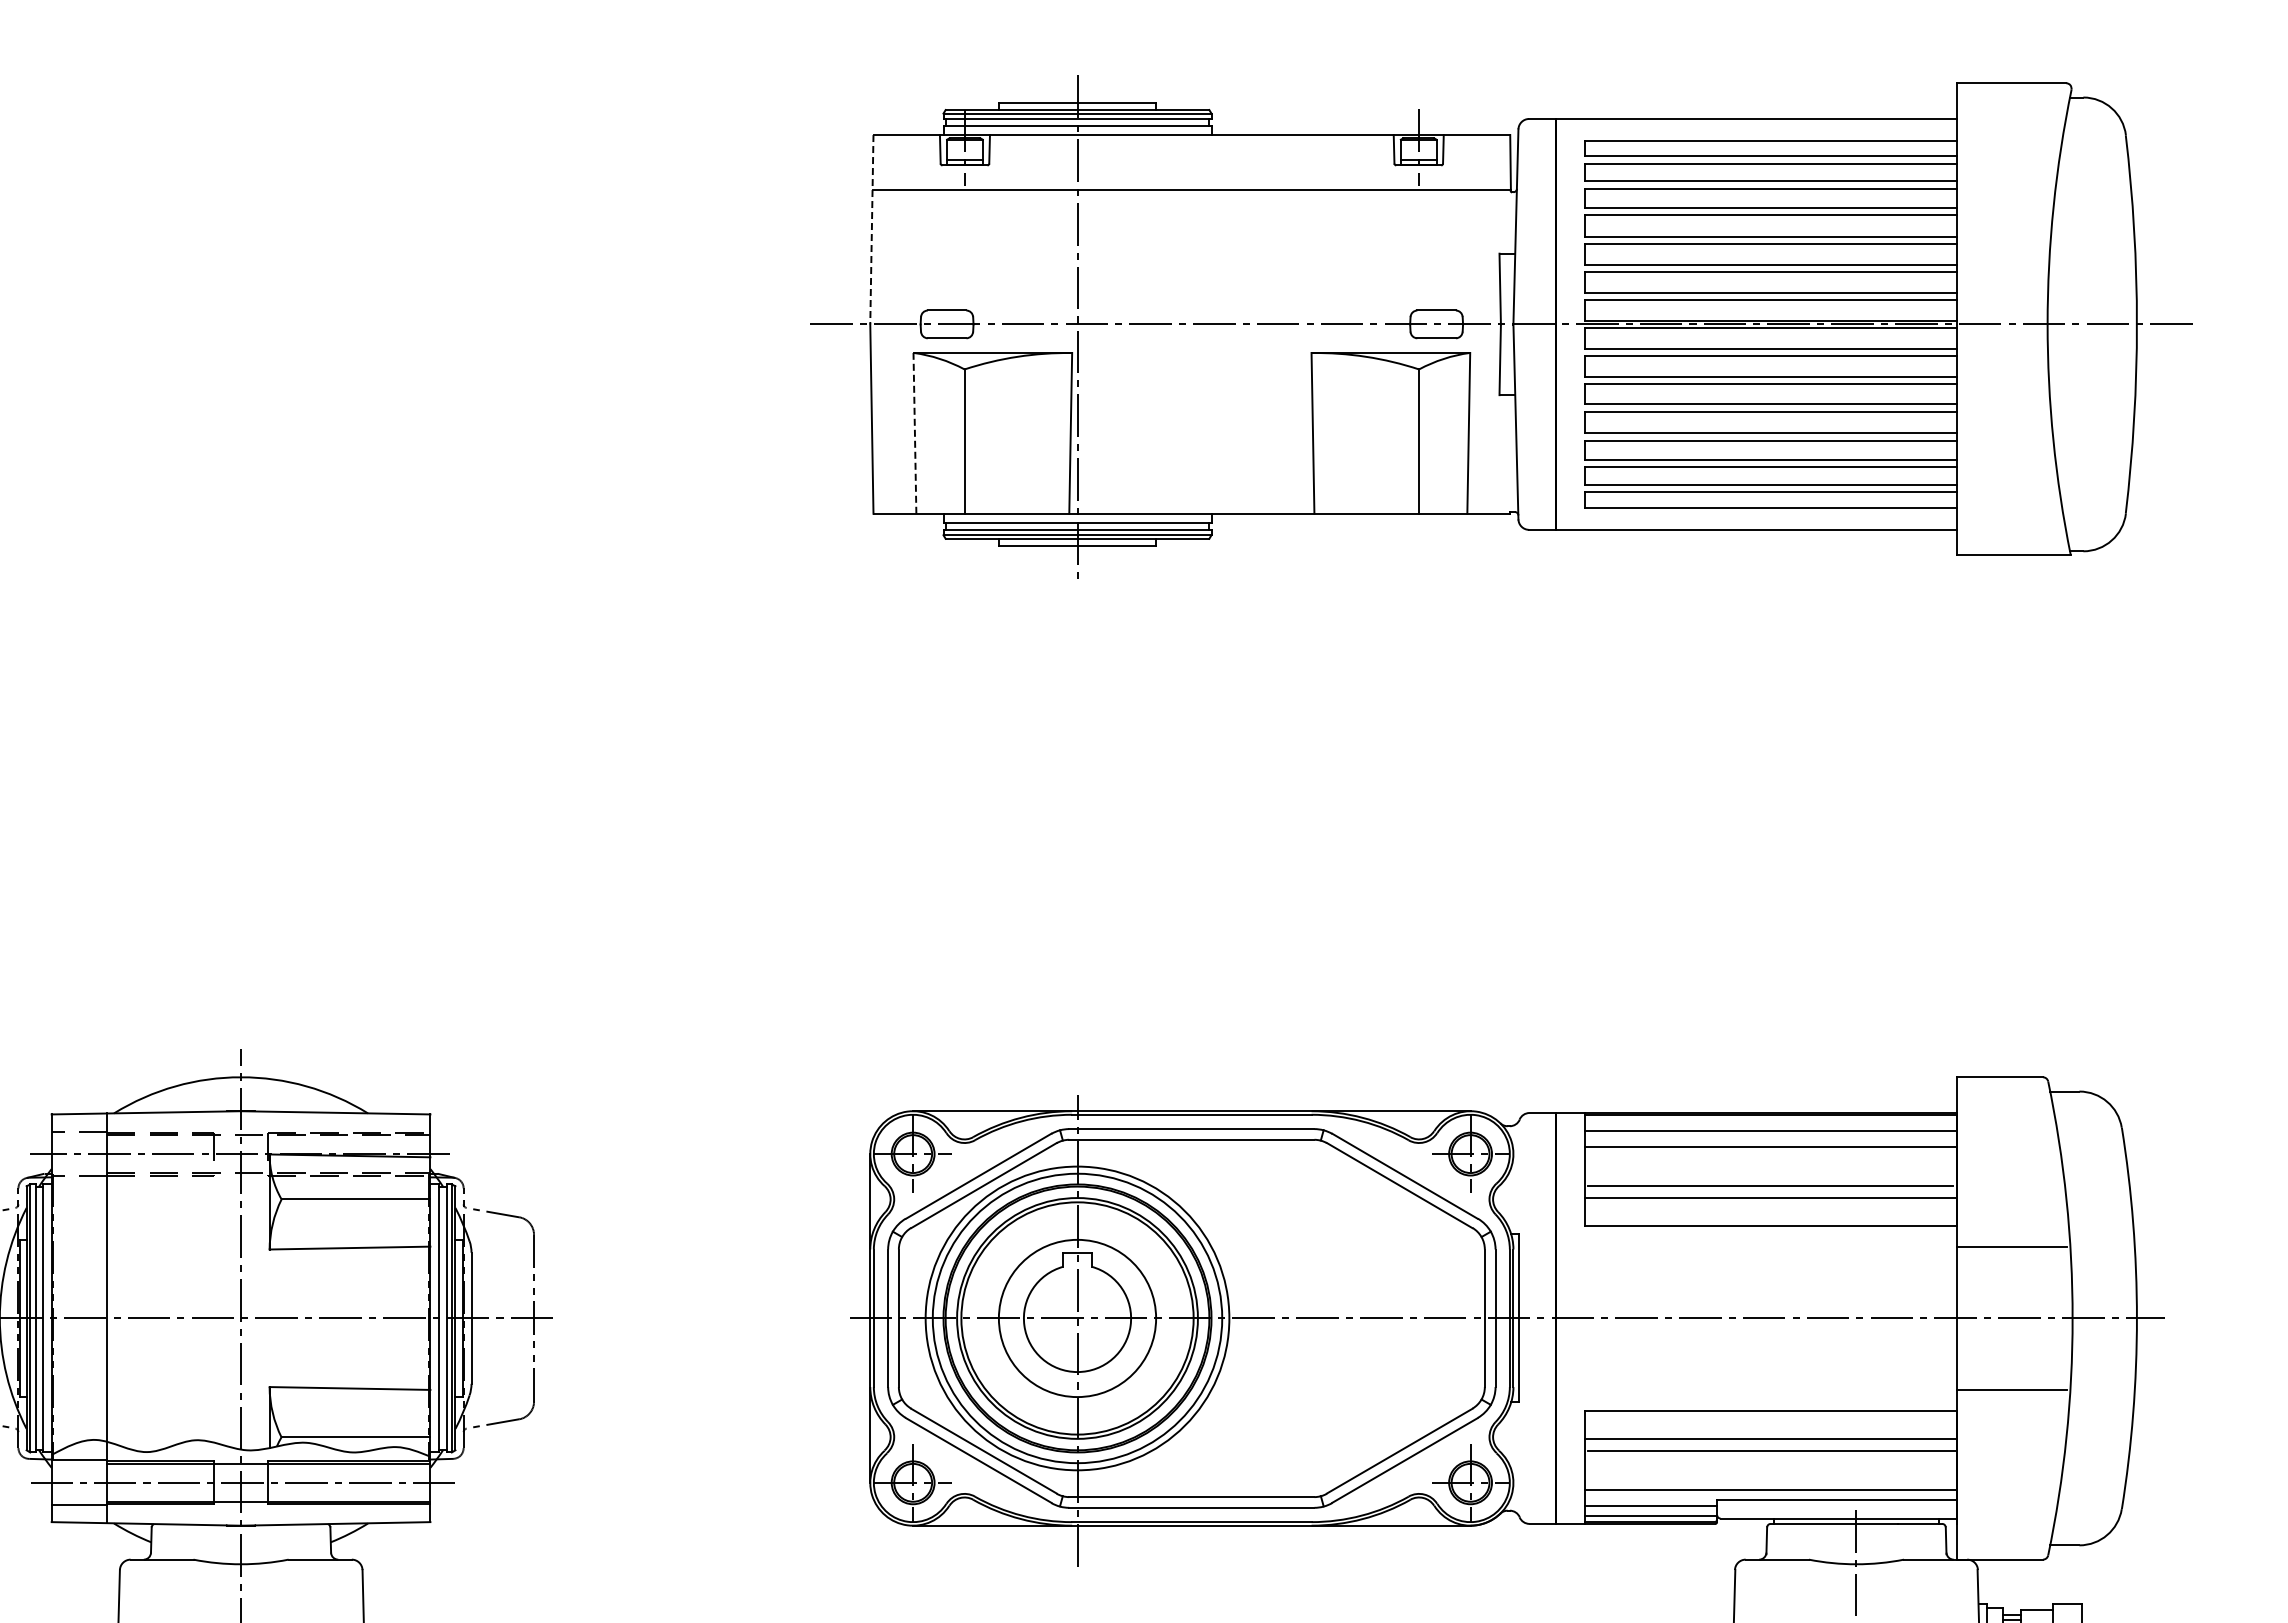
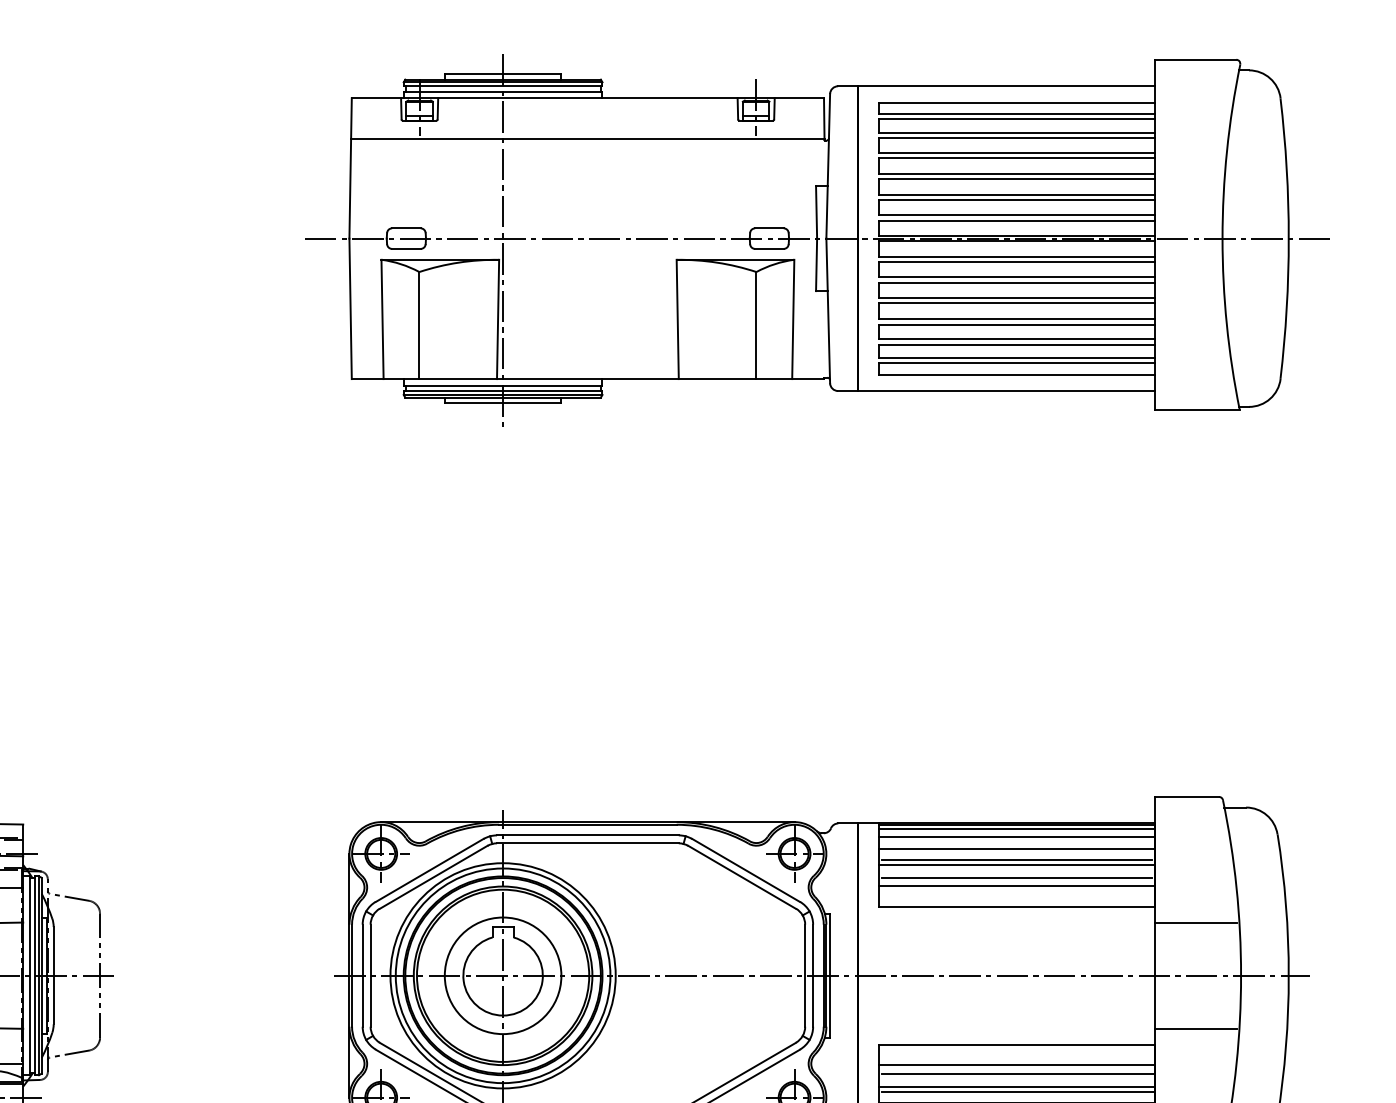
line: (871, 229) -> (350, 168), dashed -> solid
line: (914, 432) -> (382, 318), dashed -> solid
line: (1770, 1120) -> (1017, 829), added
line: (1770, 1161) -> (1017, 859), added
line: (1770, 1168) -> (1017, 864), added
line: (1770, 1467) -> (1017, 1086), added
line: (1772, 1474) -> (1018, 1091), added

